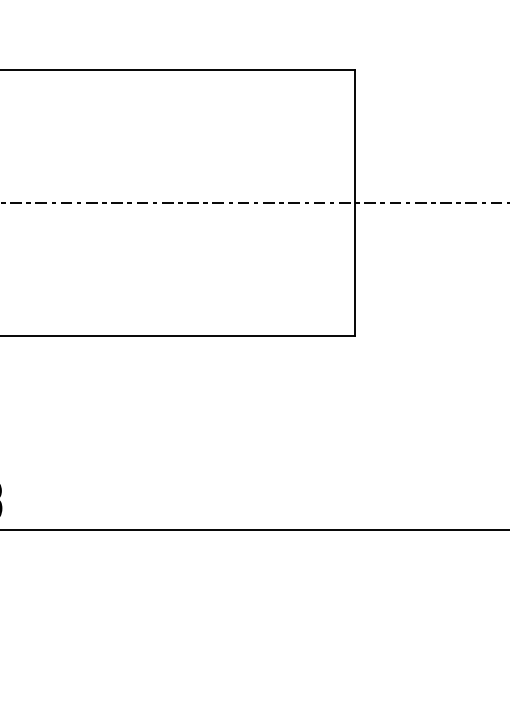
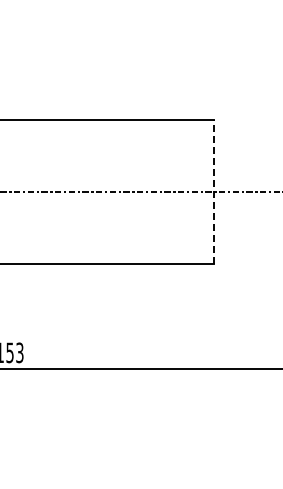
line: (355, 201) -> (214, 191), solid -> dashed

